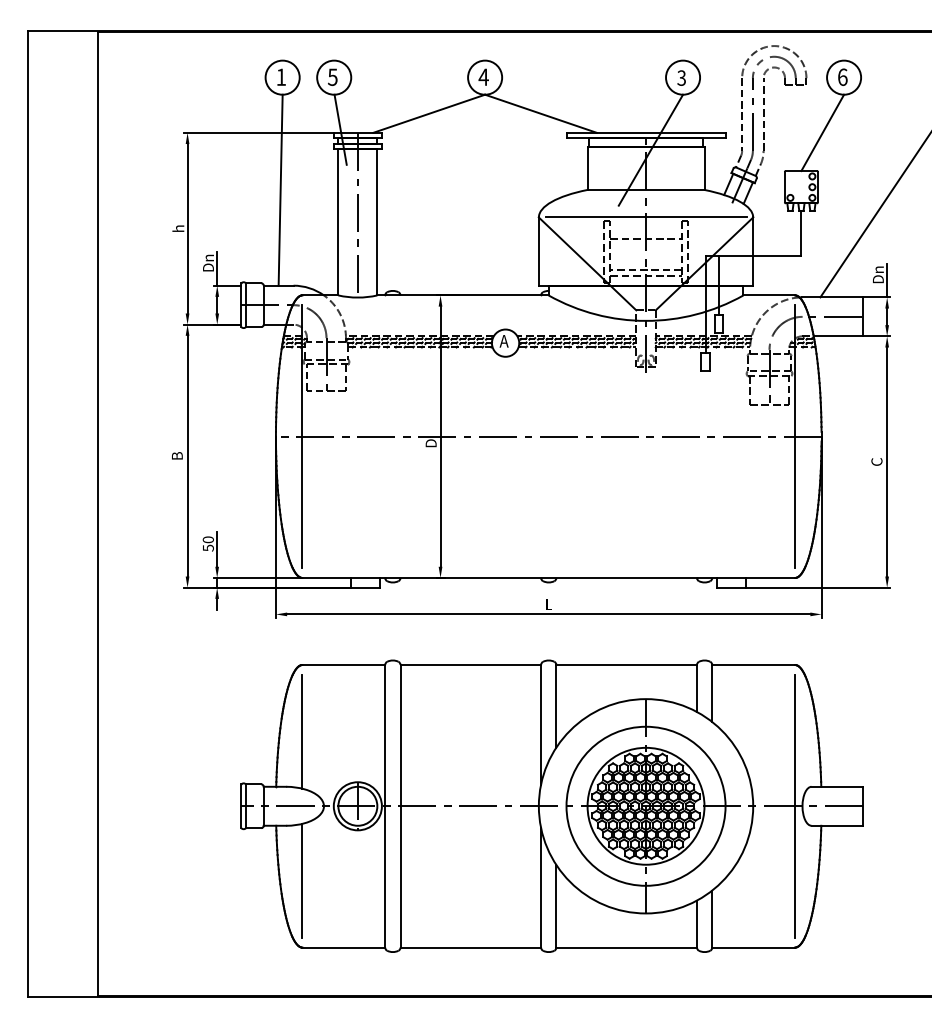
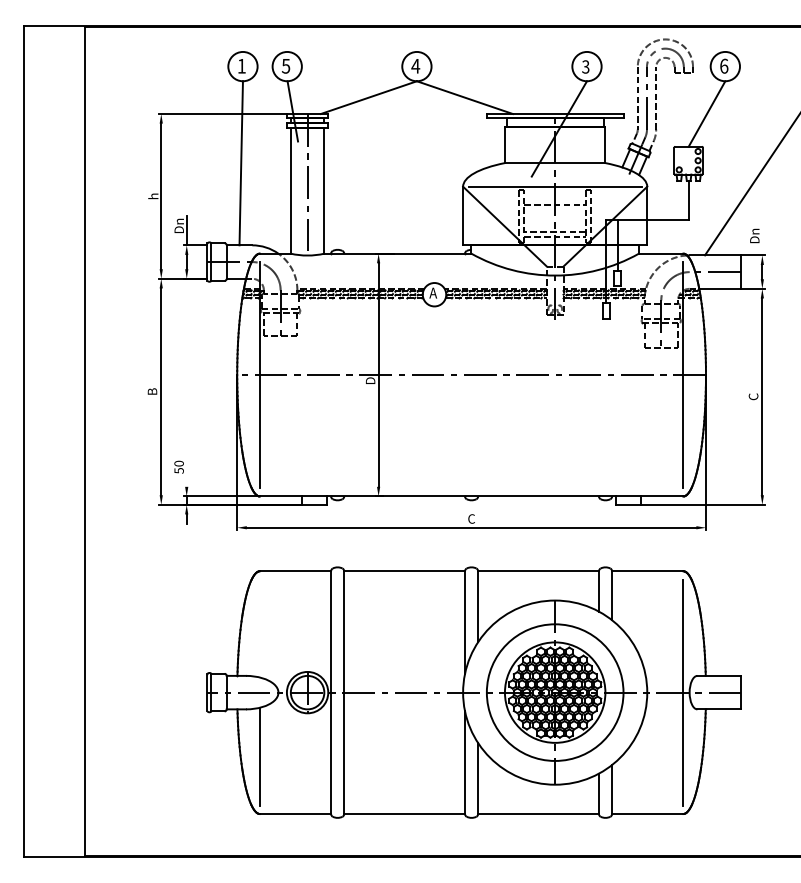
line: (887, 280) -> (762, 240), removed
line: (217, 549) -> (186, 472), removed
text: (548, 603) -> (471, 518), L -> C
line: (302, 731) -> (260, 628), removed

